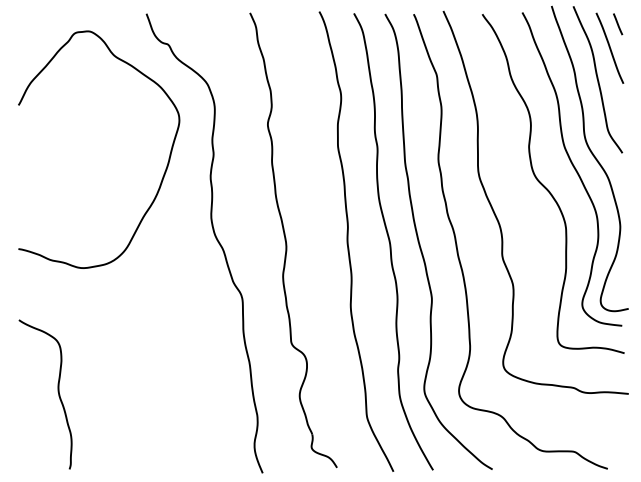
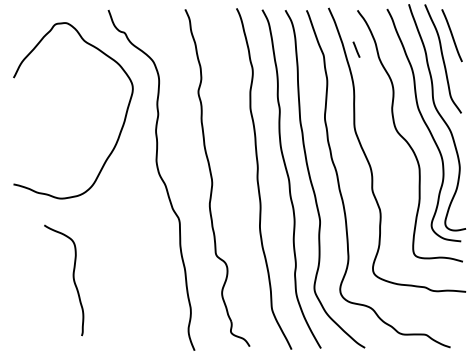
line: (618, 24) -> (356, 49), moved
curve: (57, 392) -> (72, 278), moved

